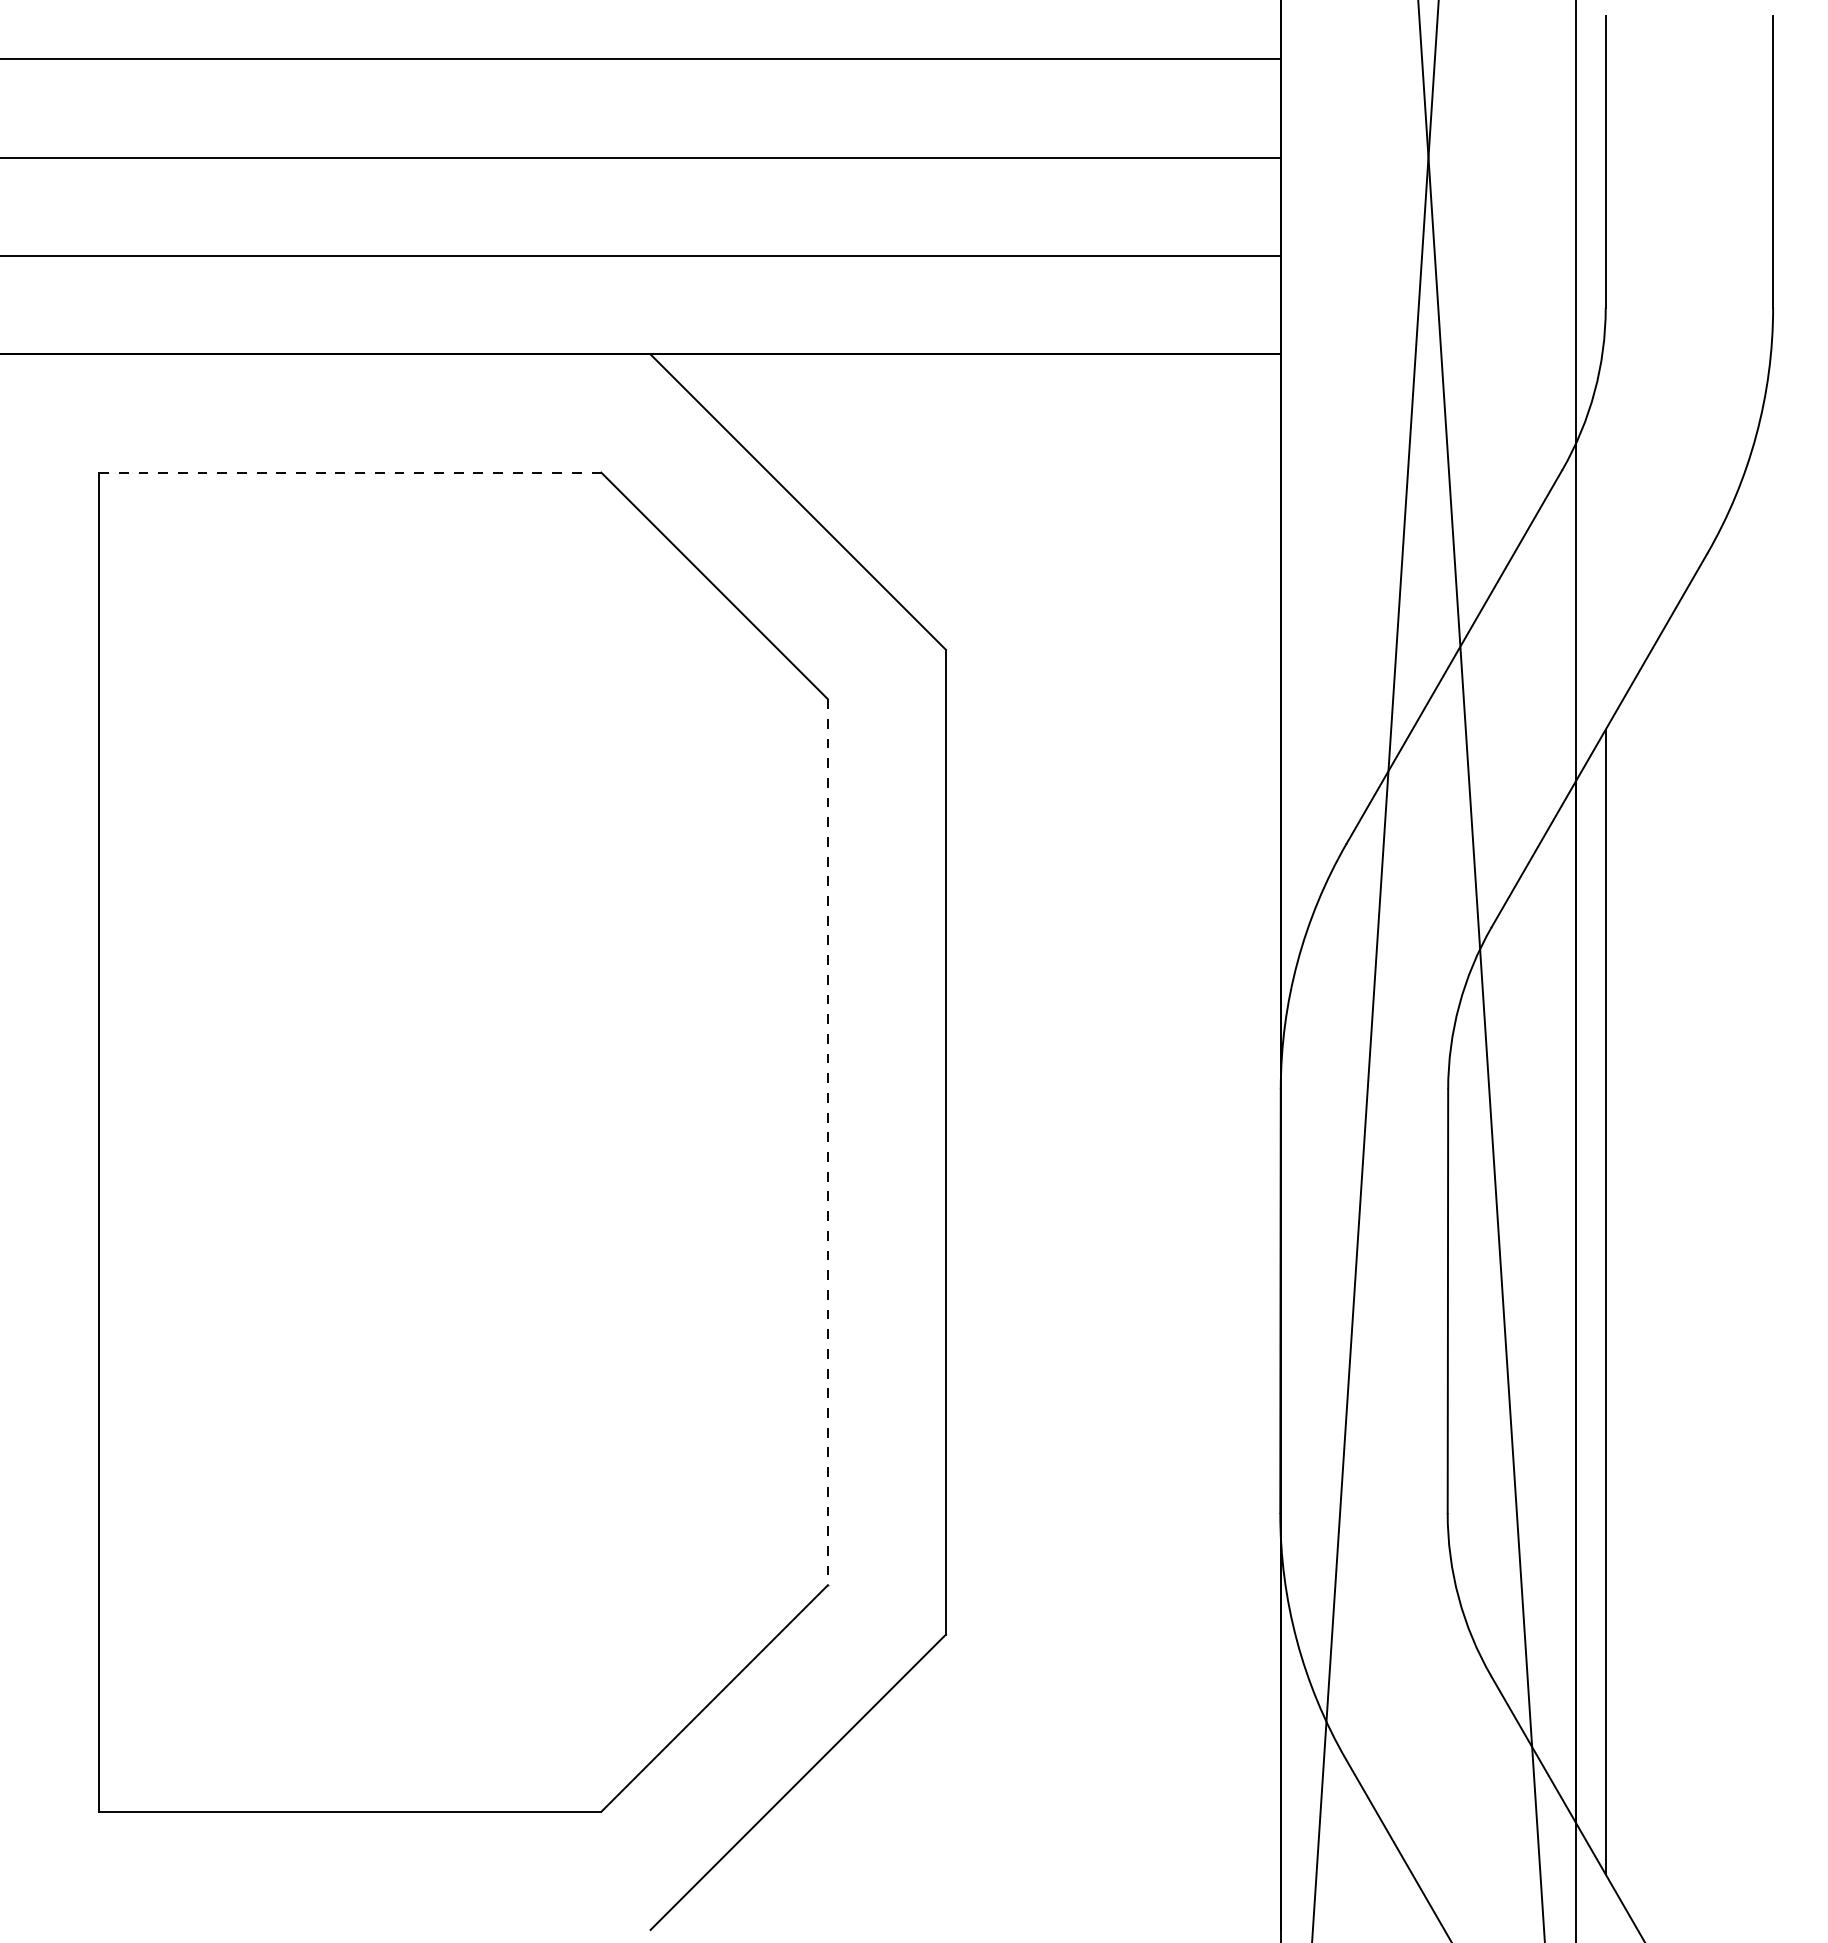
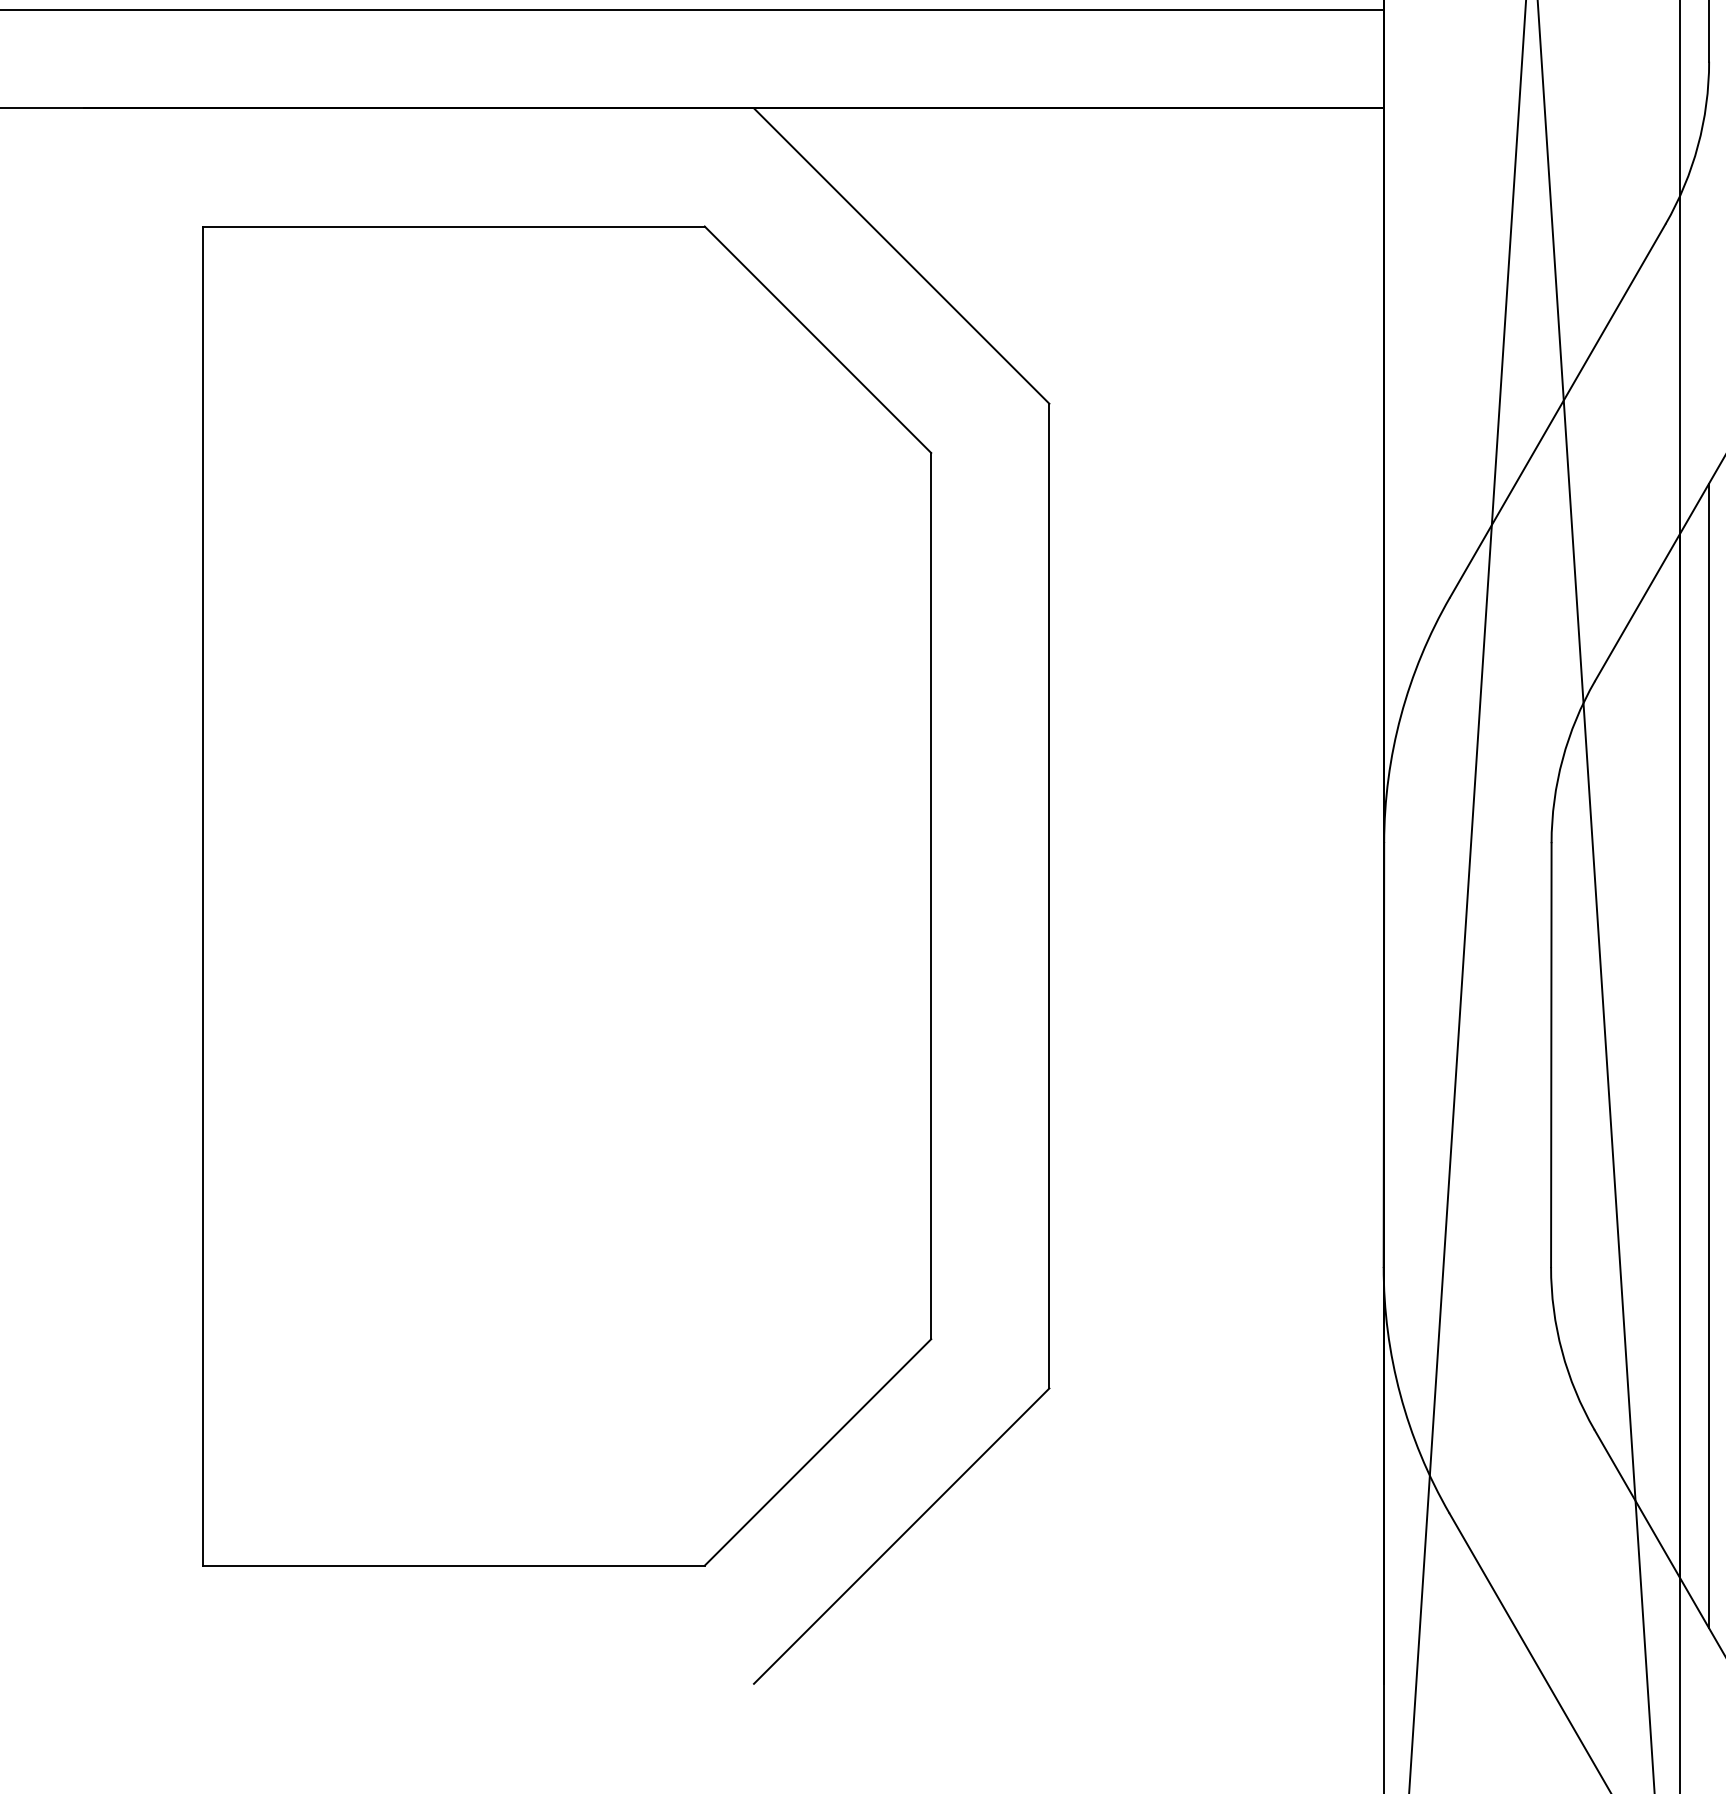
line: (350, 472) -> (453, 226), dashed -> solid
line: (827, 1142) -> (930, 896), dashed -> solid

